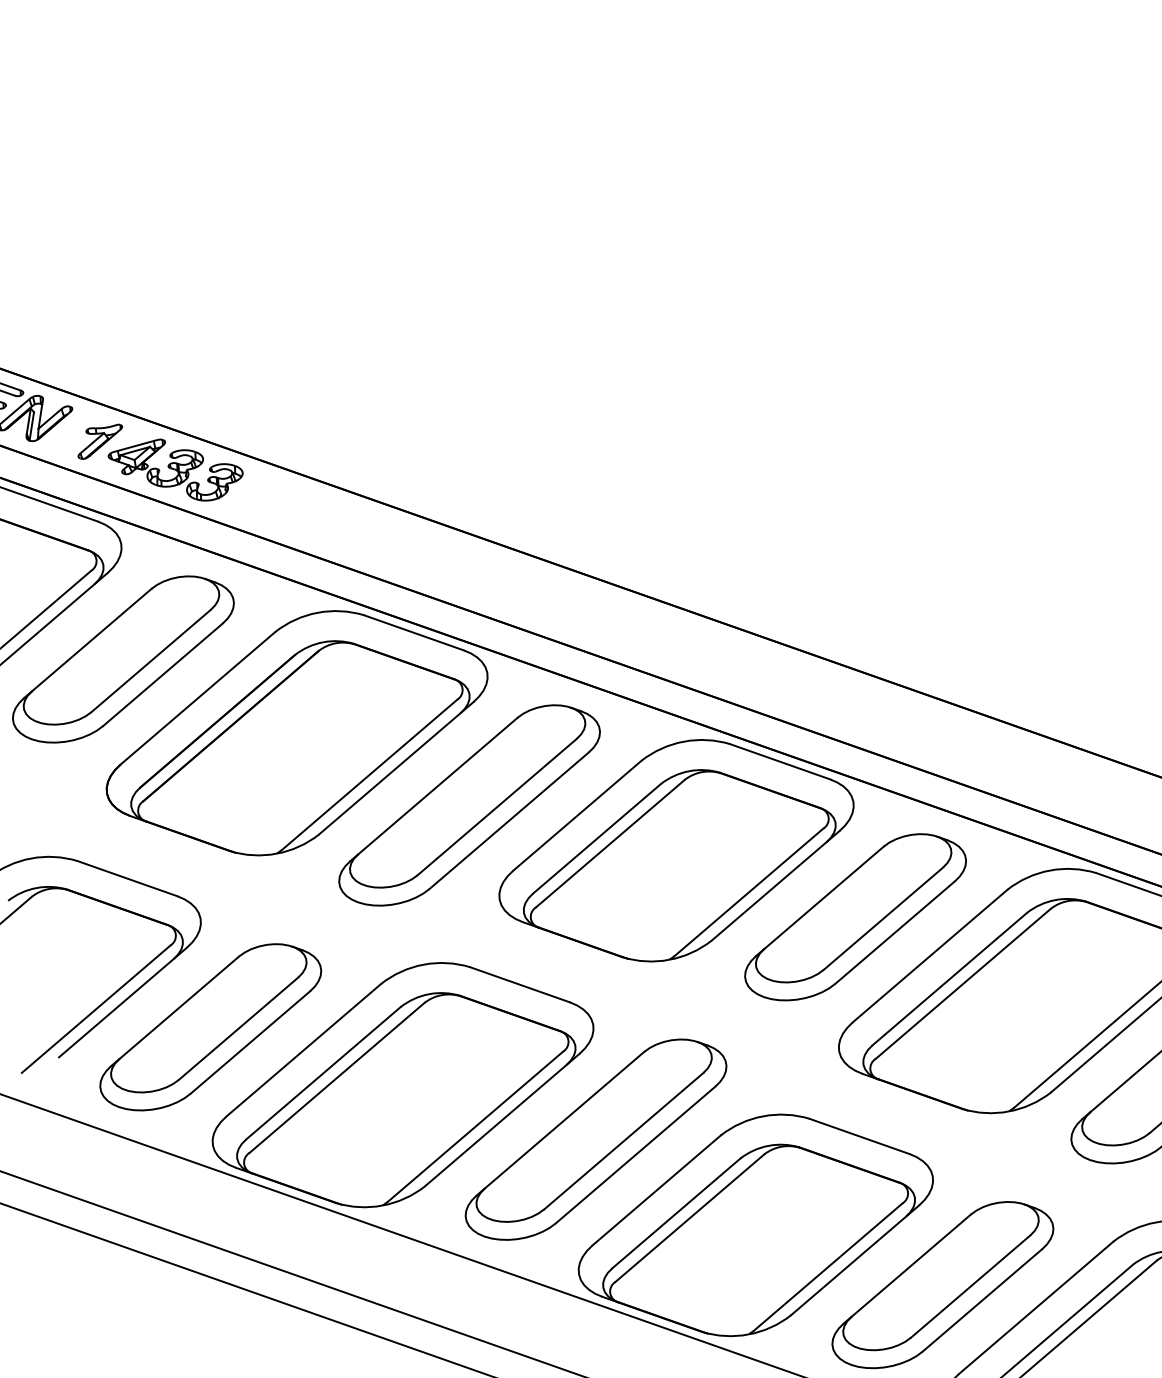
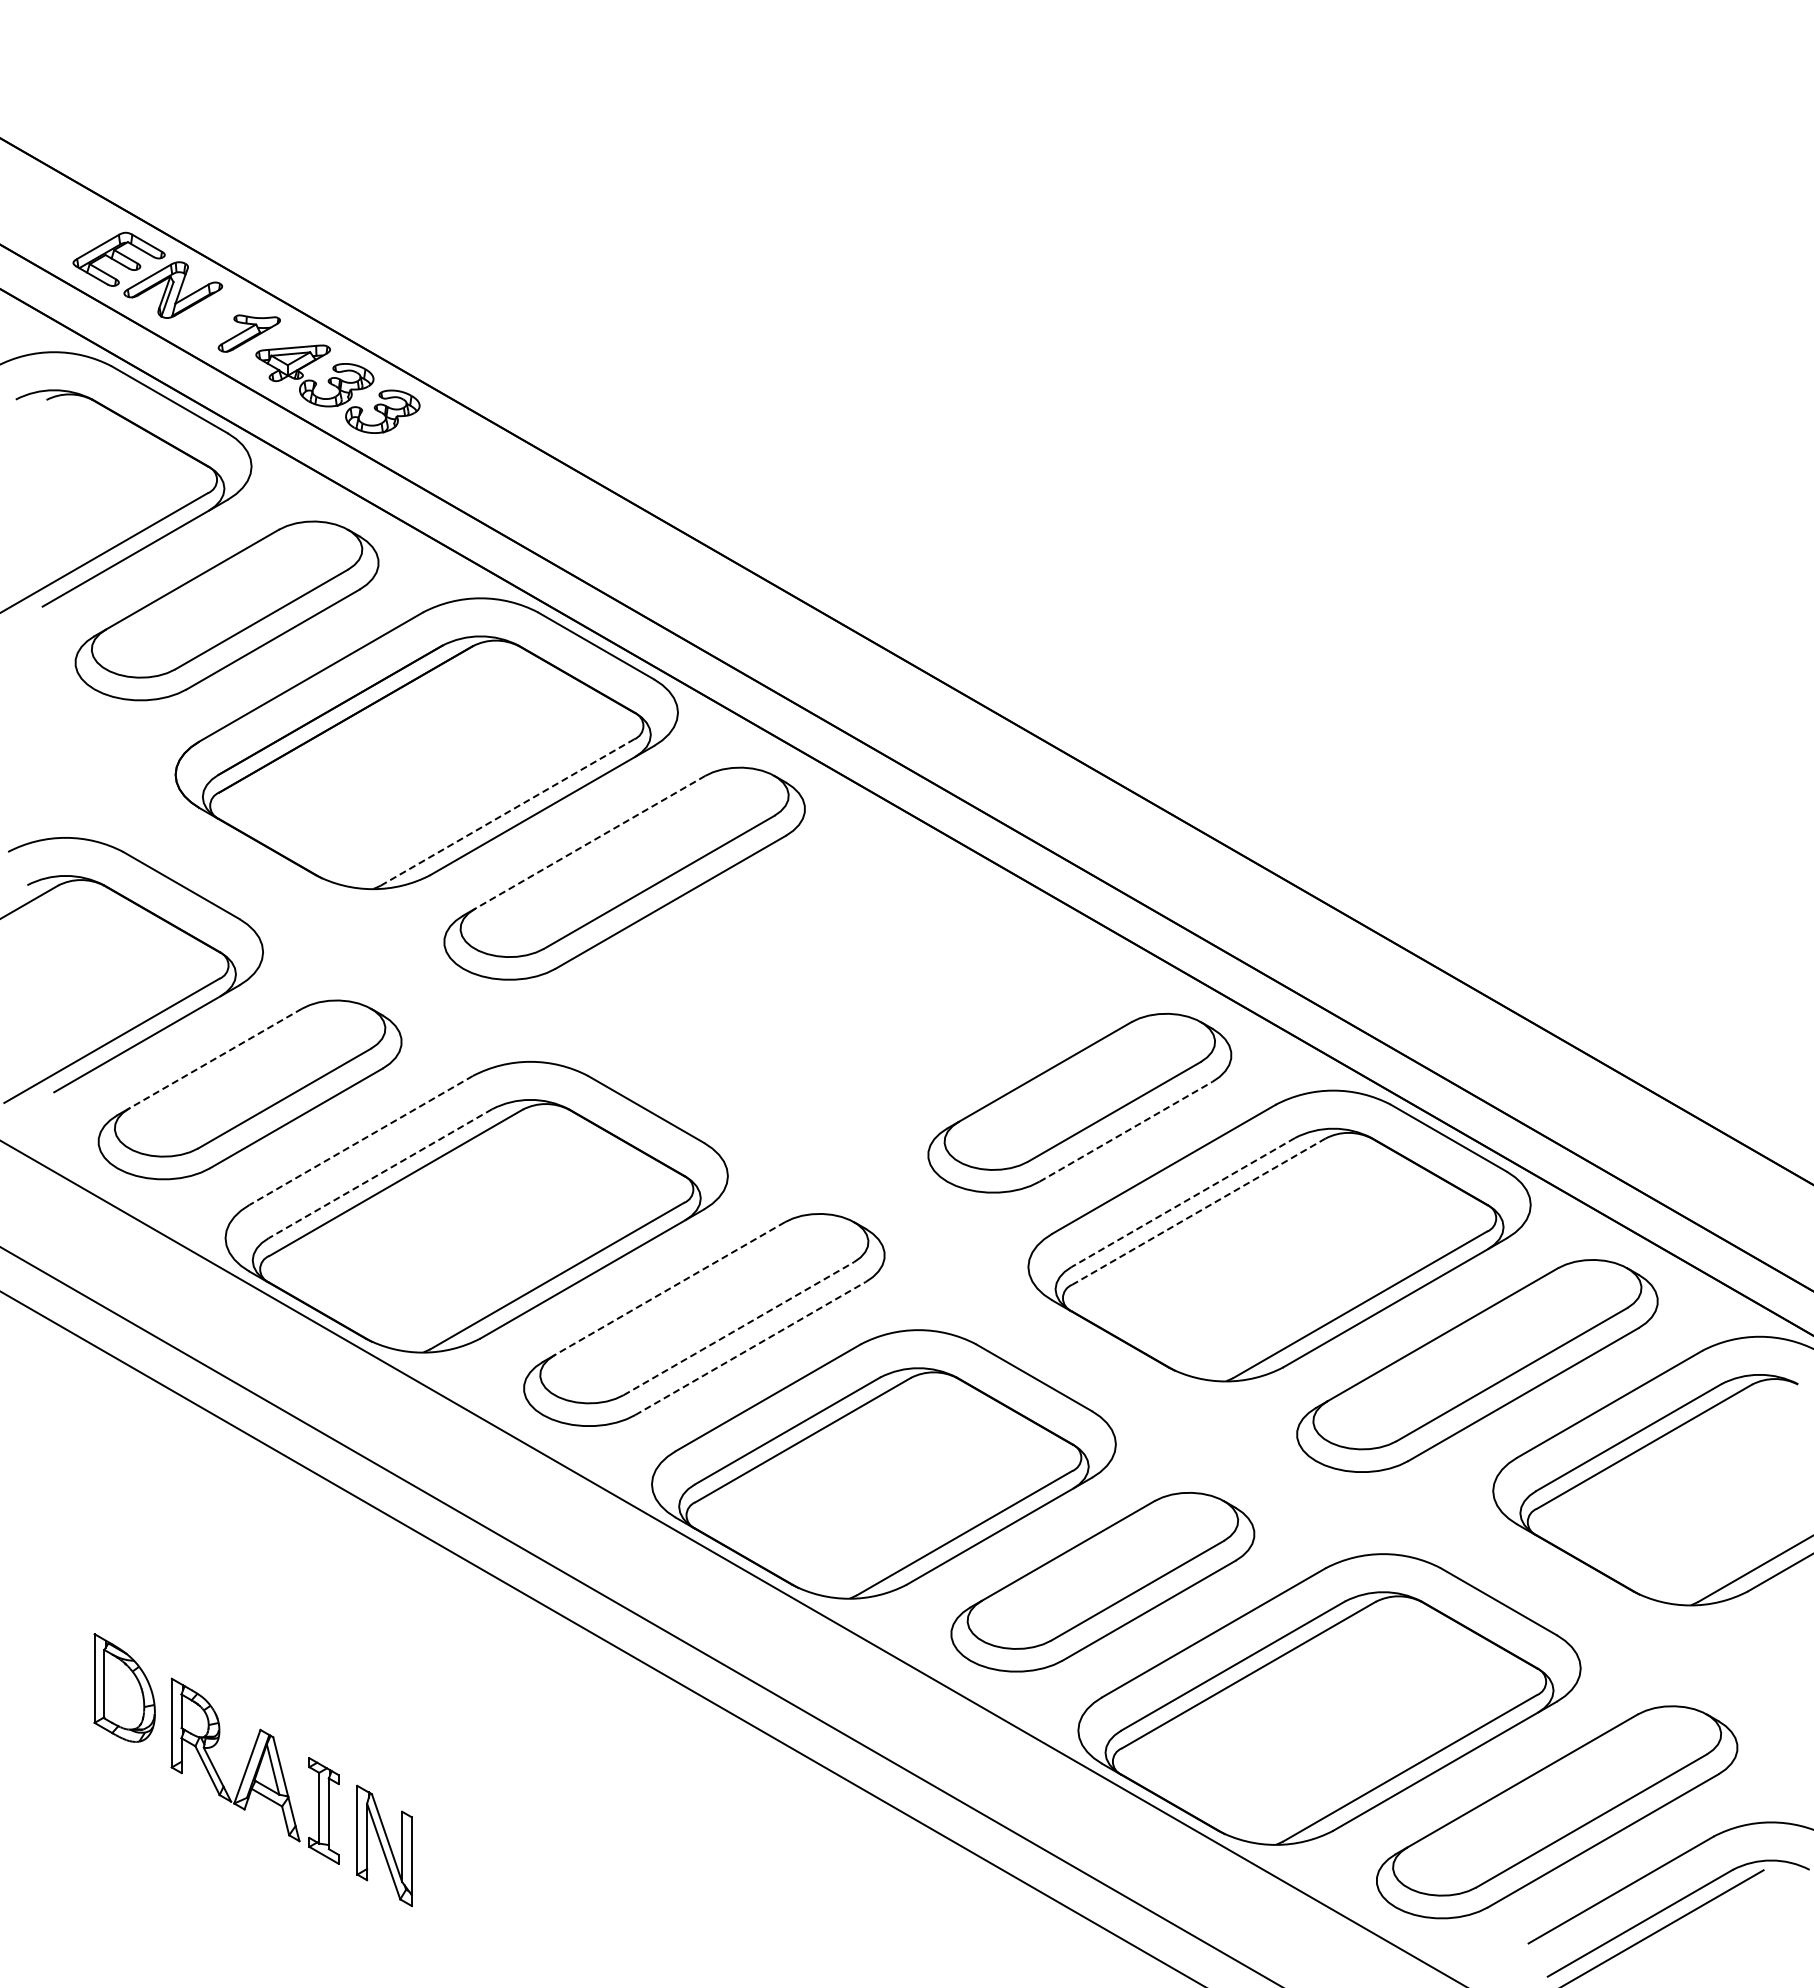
line: (369, 774) -> (507, 812), solid -> dashed
line: (437, 786) -> (589, 842), solid -> dashed
part: (676, 850) -> (872, 978), removed
line: (894, 932) -> (1125, 1131), solid -> dashed
line: (949, 979) -> (1182, 1202), solid -> dashed
line: (962, 983) -> (1198, 1211), solid -> dashed
line: (179, 1007) -> (215, 1058), solid -> dashed
line: (303, 1050) -> (360, 1140), solid -> dashed
line: (322, 1073) -> (379, 1174), solid -> dashed
line: (564, 1120) -> (669, 1288), solid -> dashed
line: (624, 1140) -> (739, 1328), solid -> dashed
line: (635, 1154) -> (750, 1348), solid -> dashed

